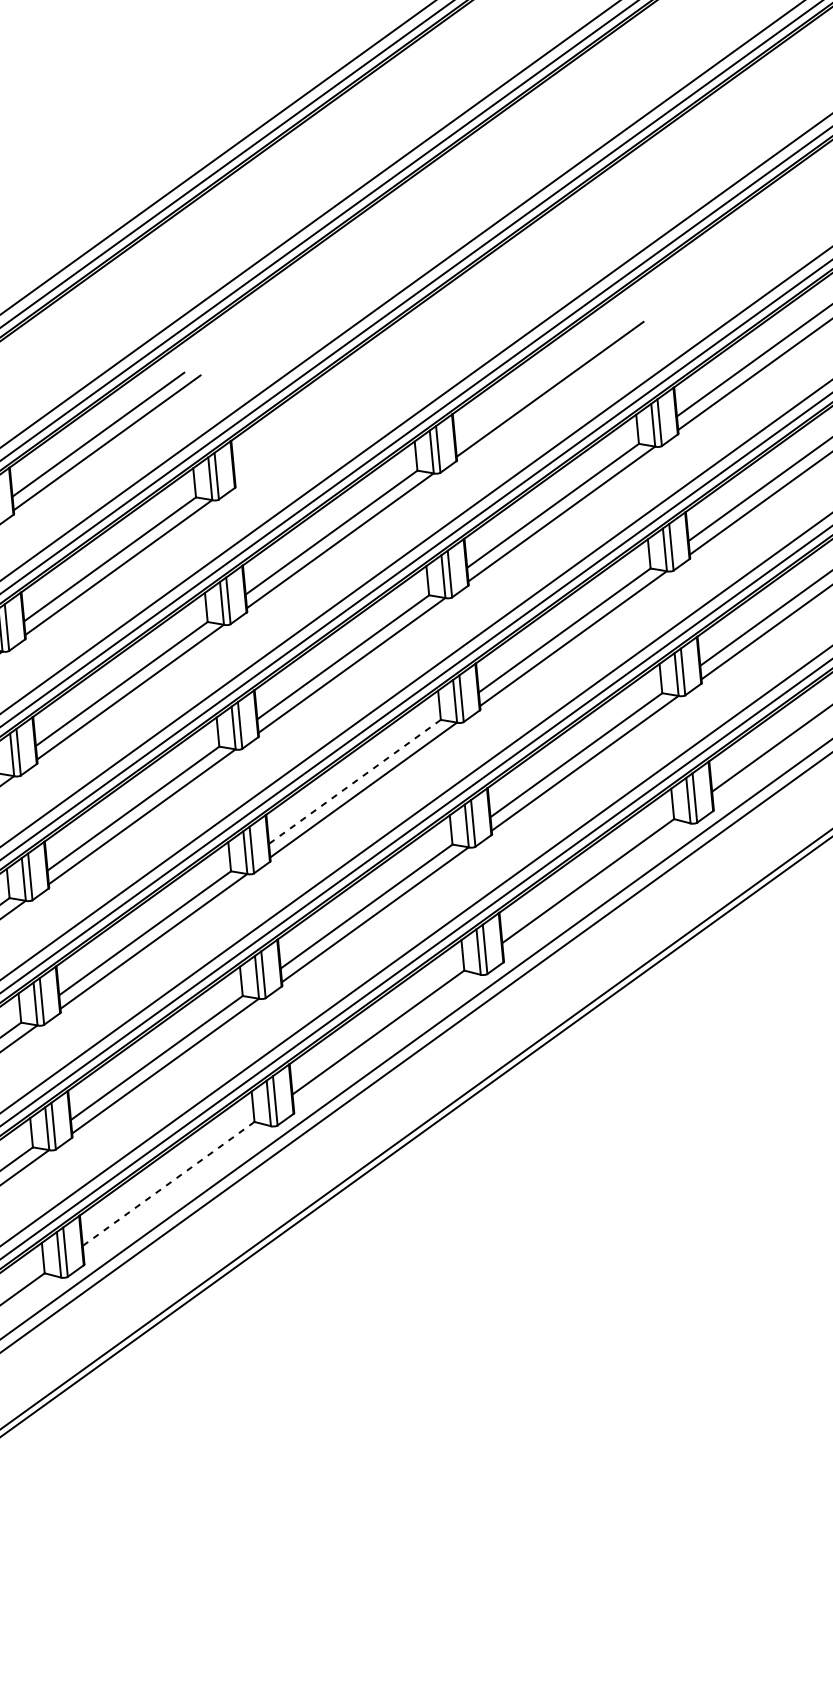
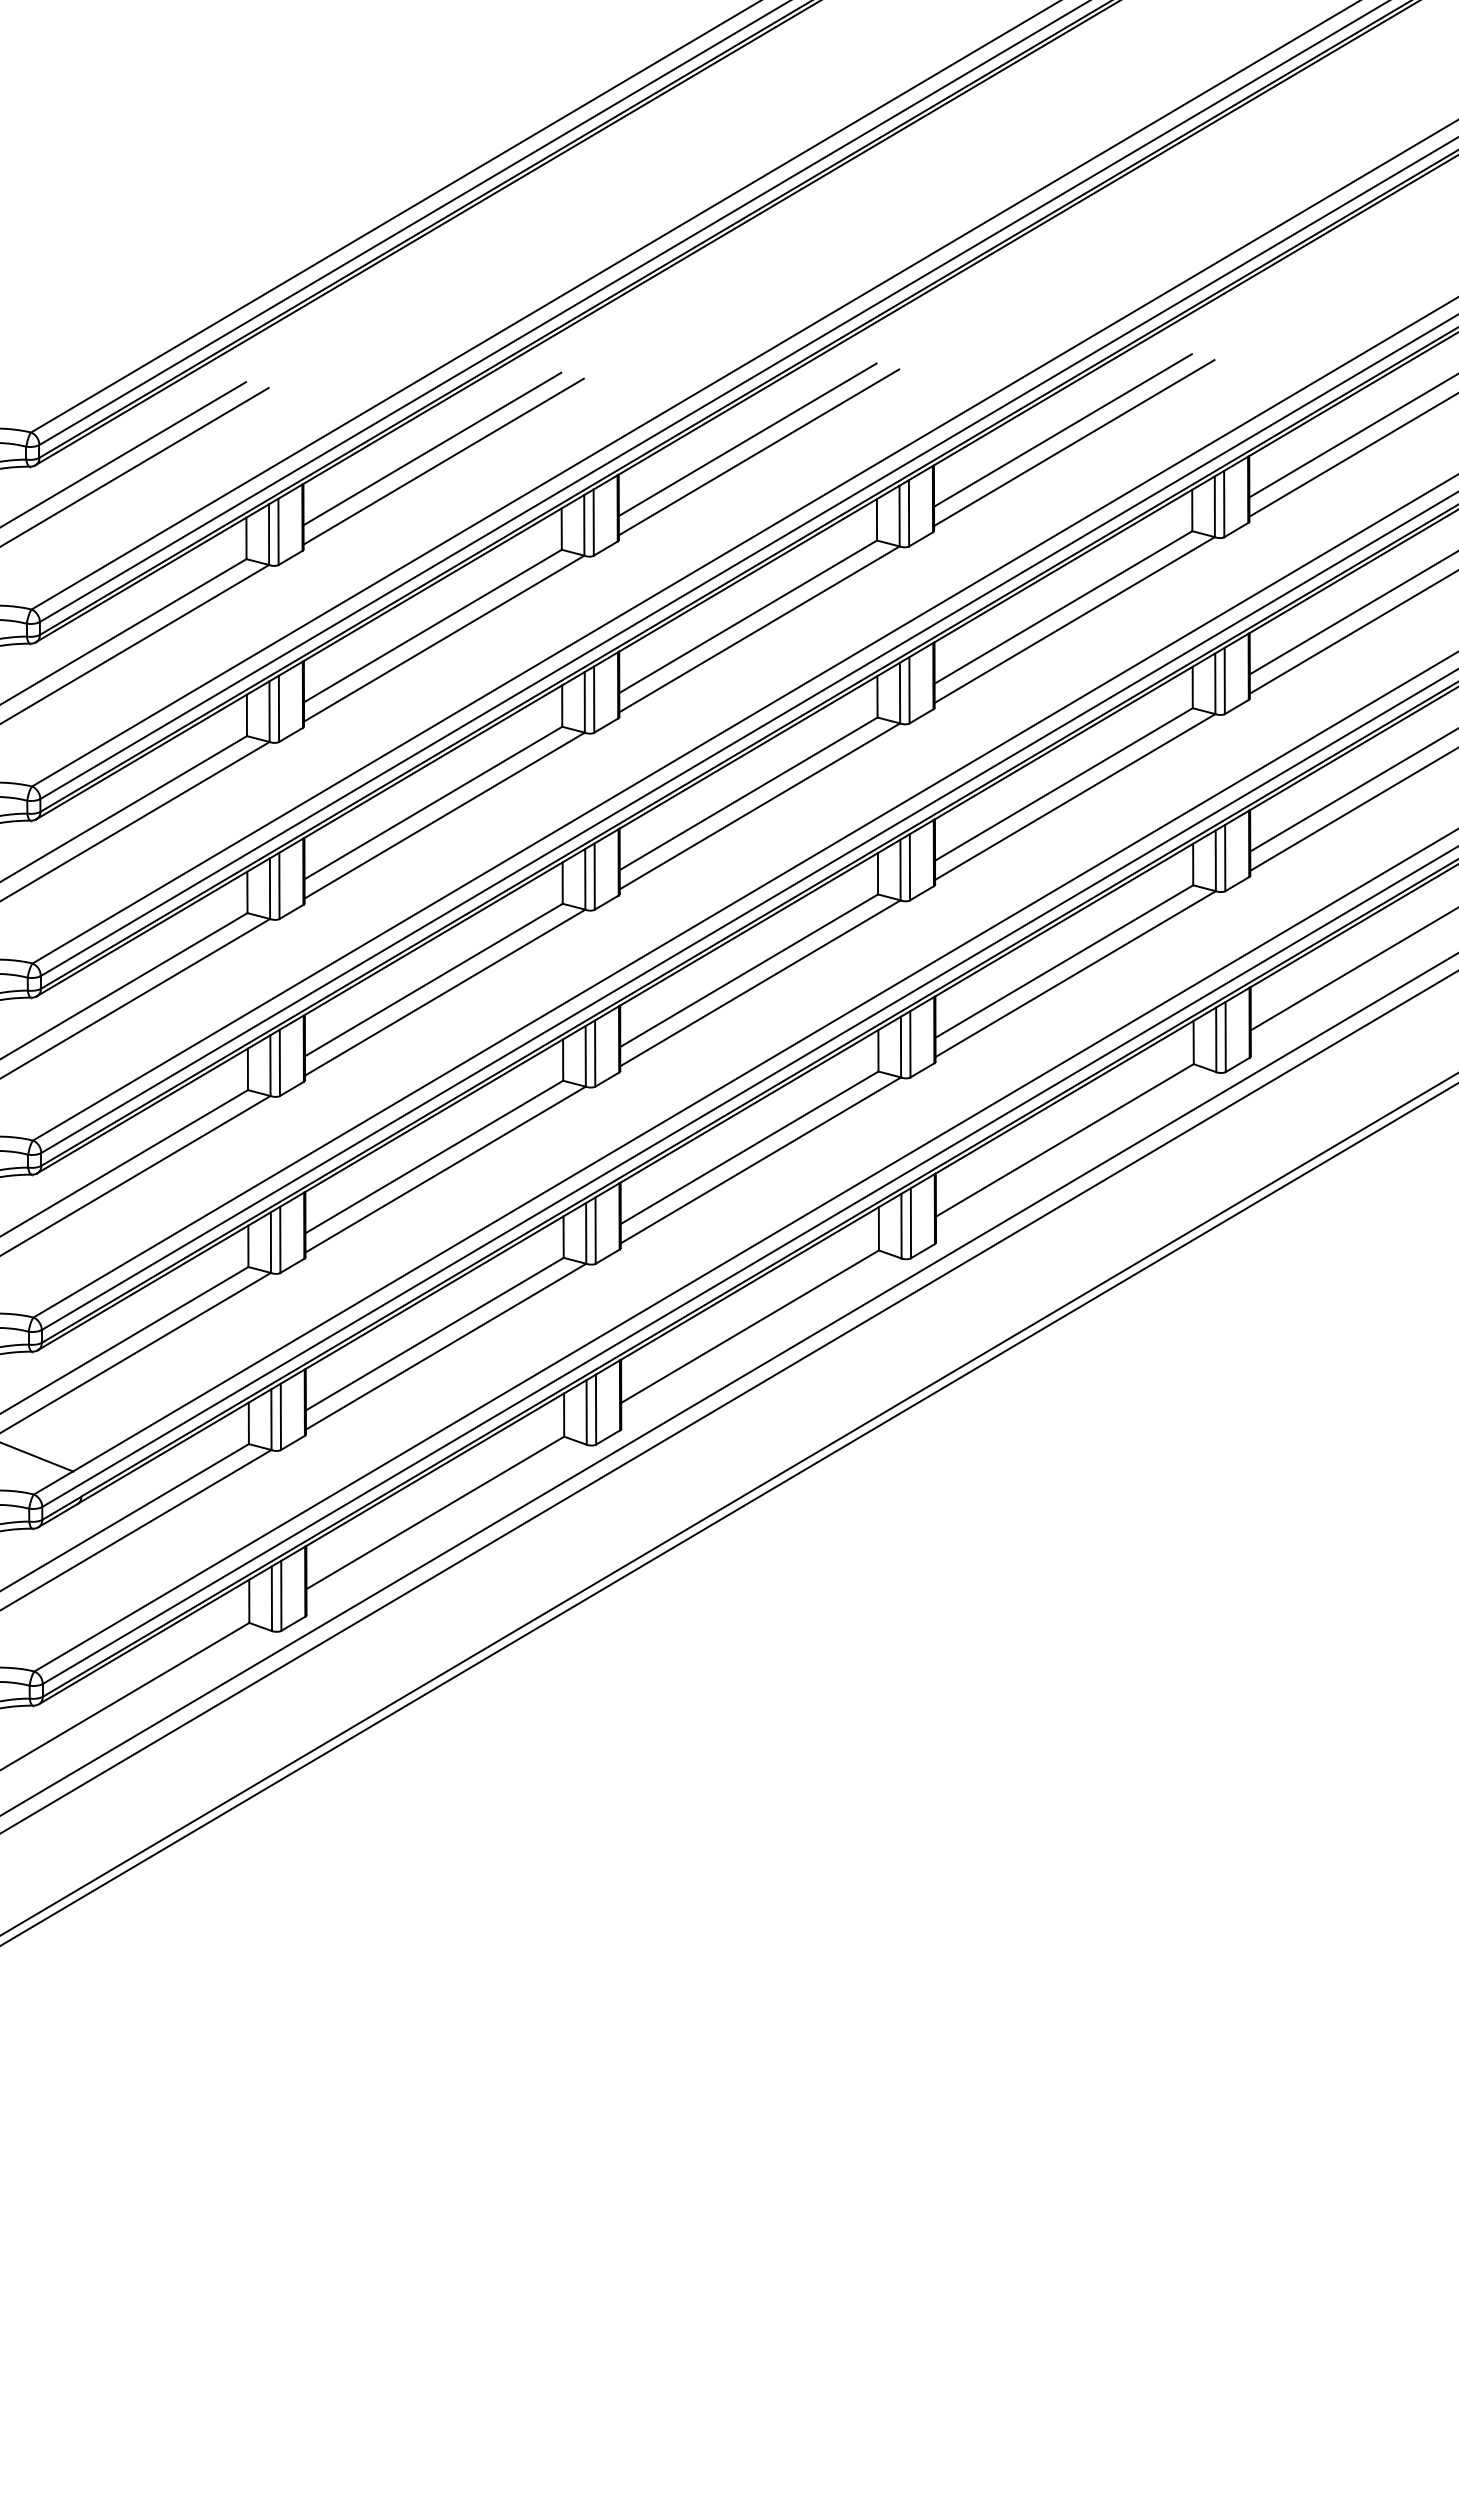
line: (541, 381) -> (1062, 430), added
line: (319, 407) -> (747, 439), added
line: (328, 416) -> (758, 452), added
line: (355, 781) -> (749, 970), dashed -> solid
line: (168, 1183) -> (435, 1512), dashed -> solid

